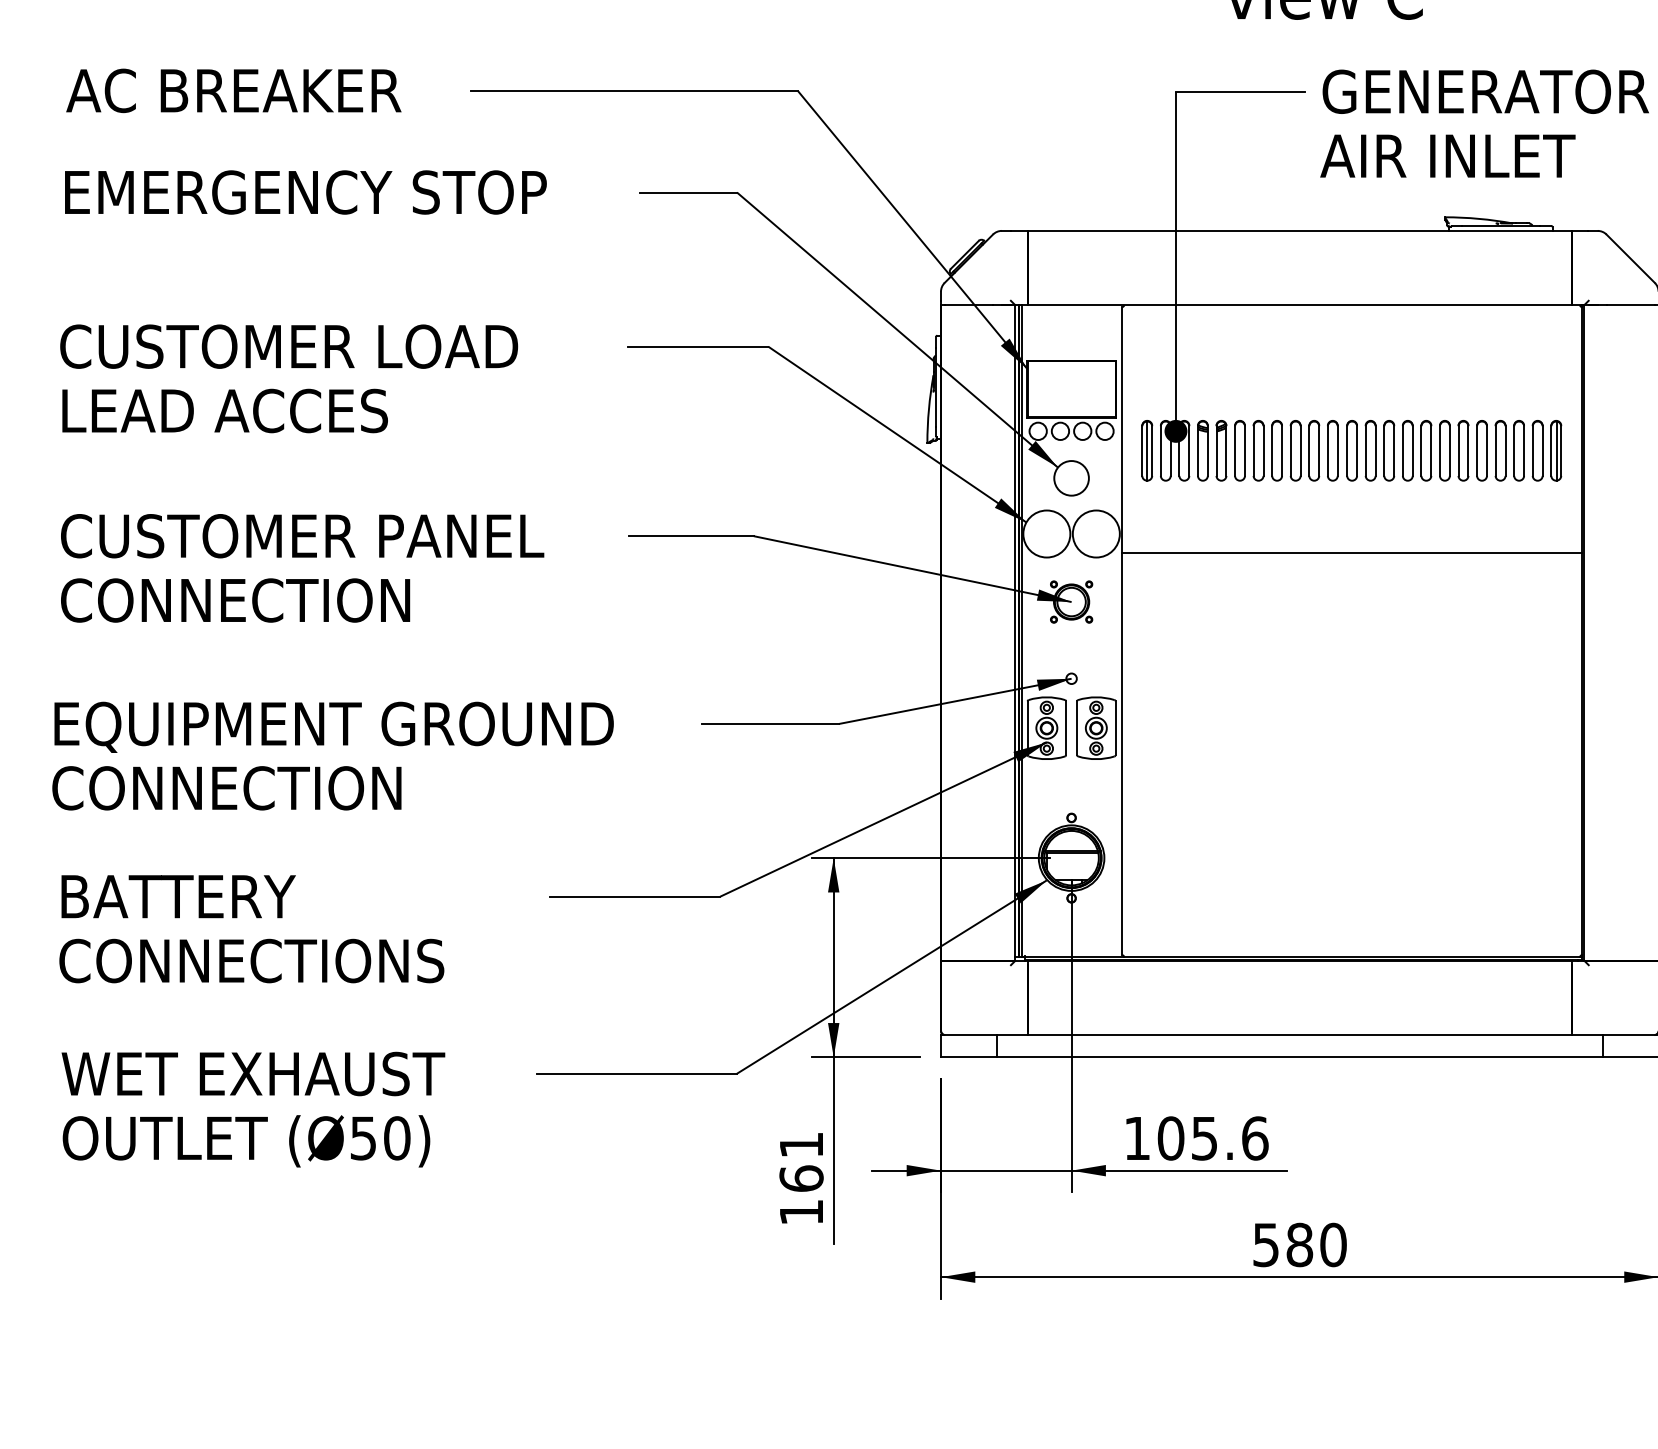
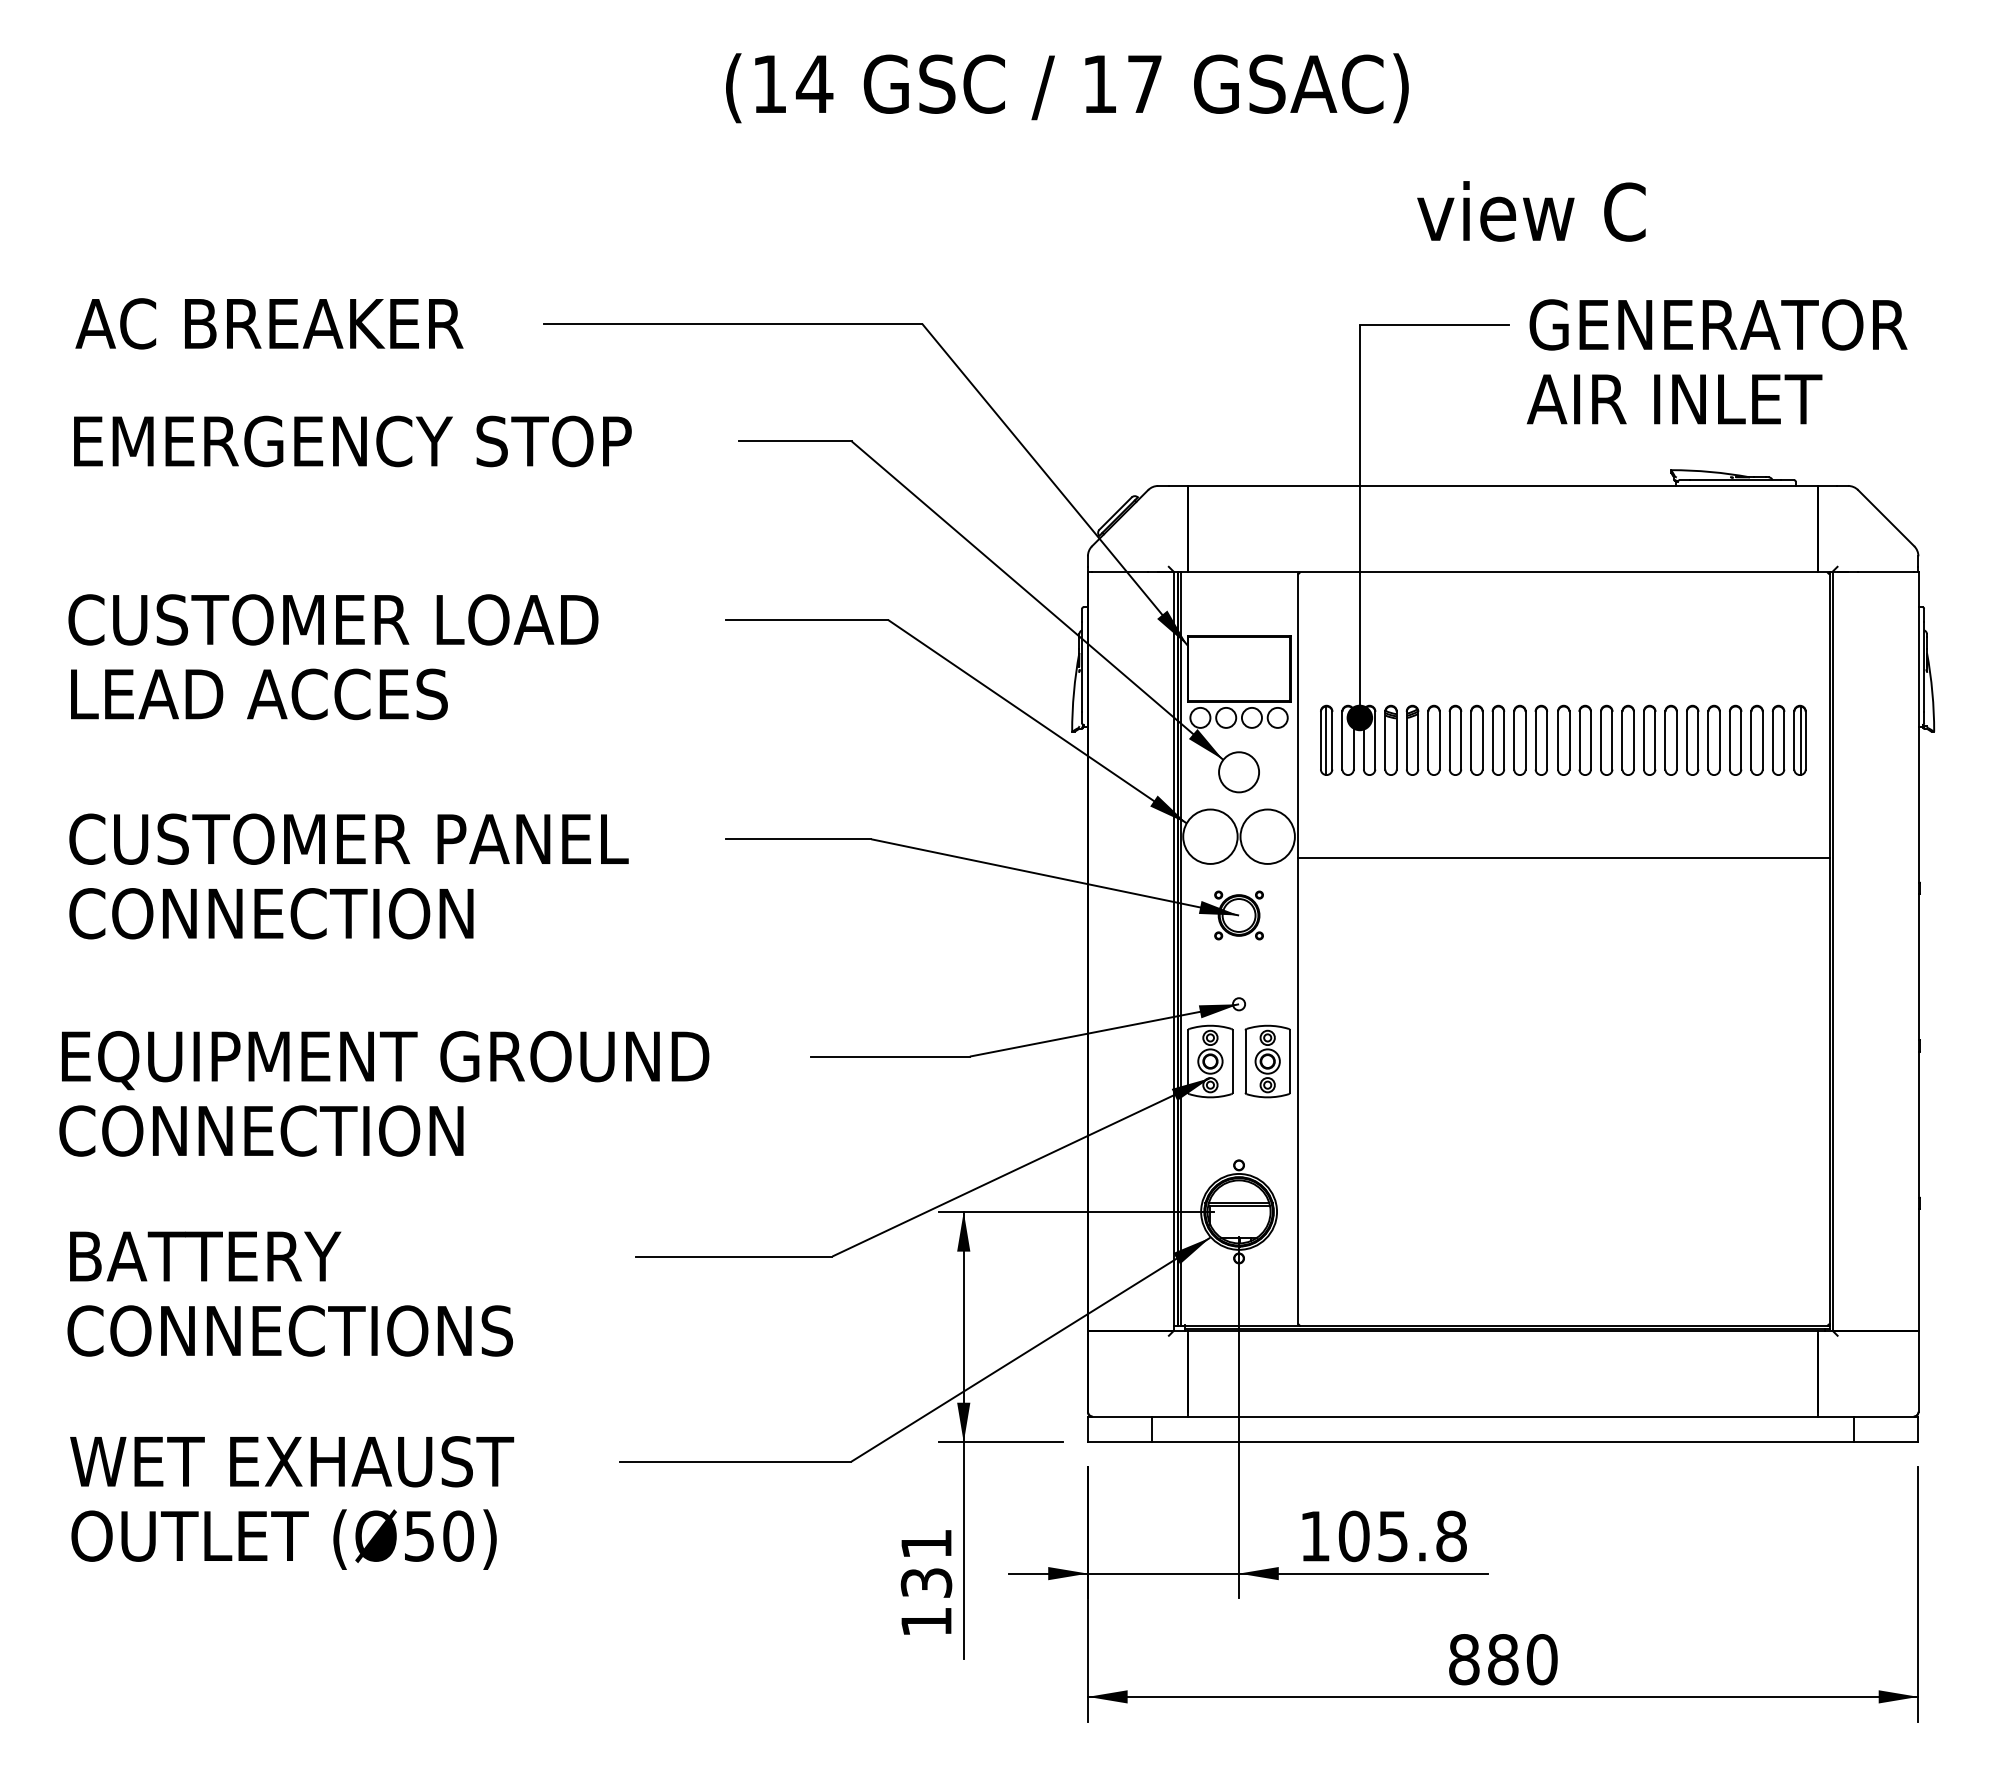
text: (1255, 1137) -> (1451, 1535), 105.6 -> 105.8
text: (801, 1178) -> (926, 1582), 161 -> 131
text: (1266, 1244) -> (1464, 1659), 580 -> 880

